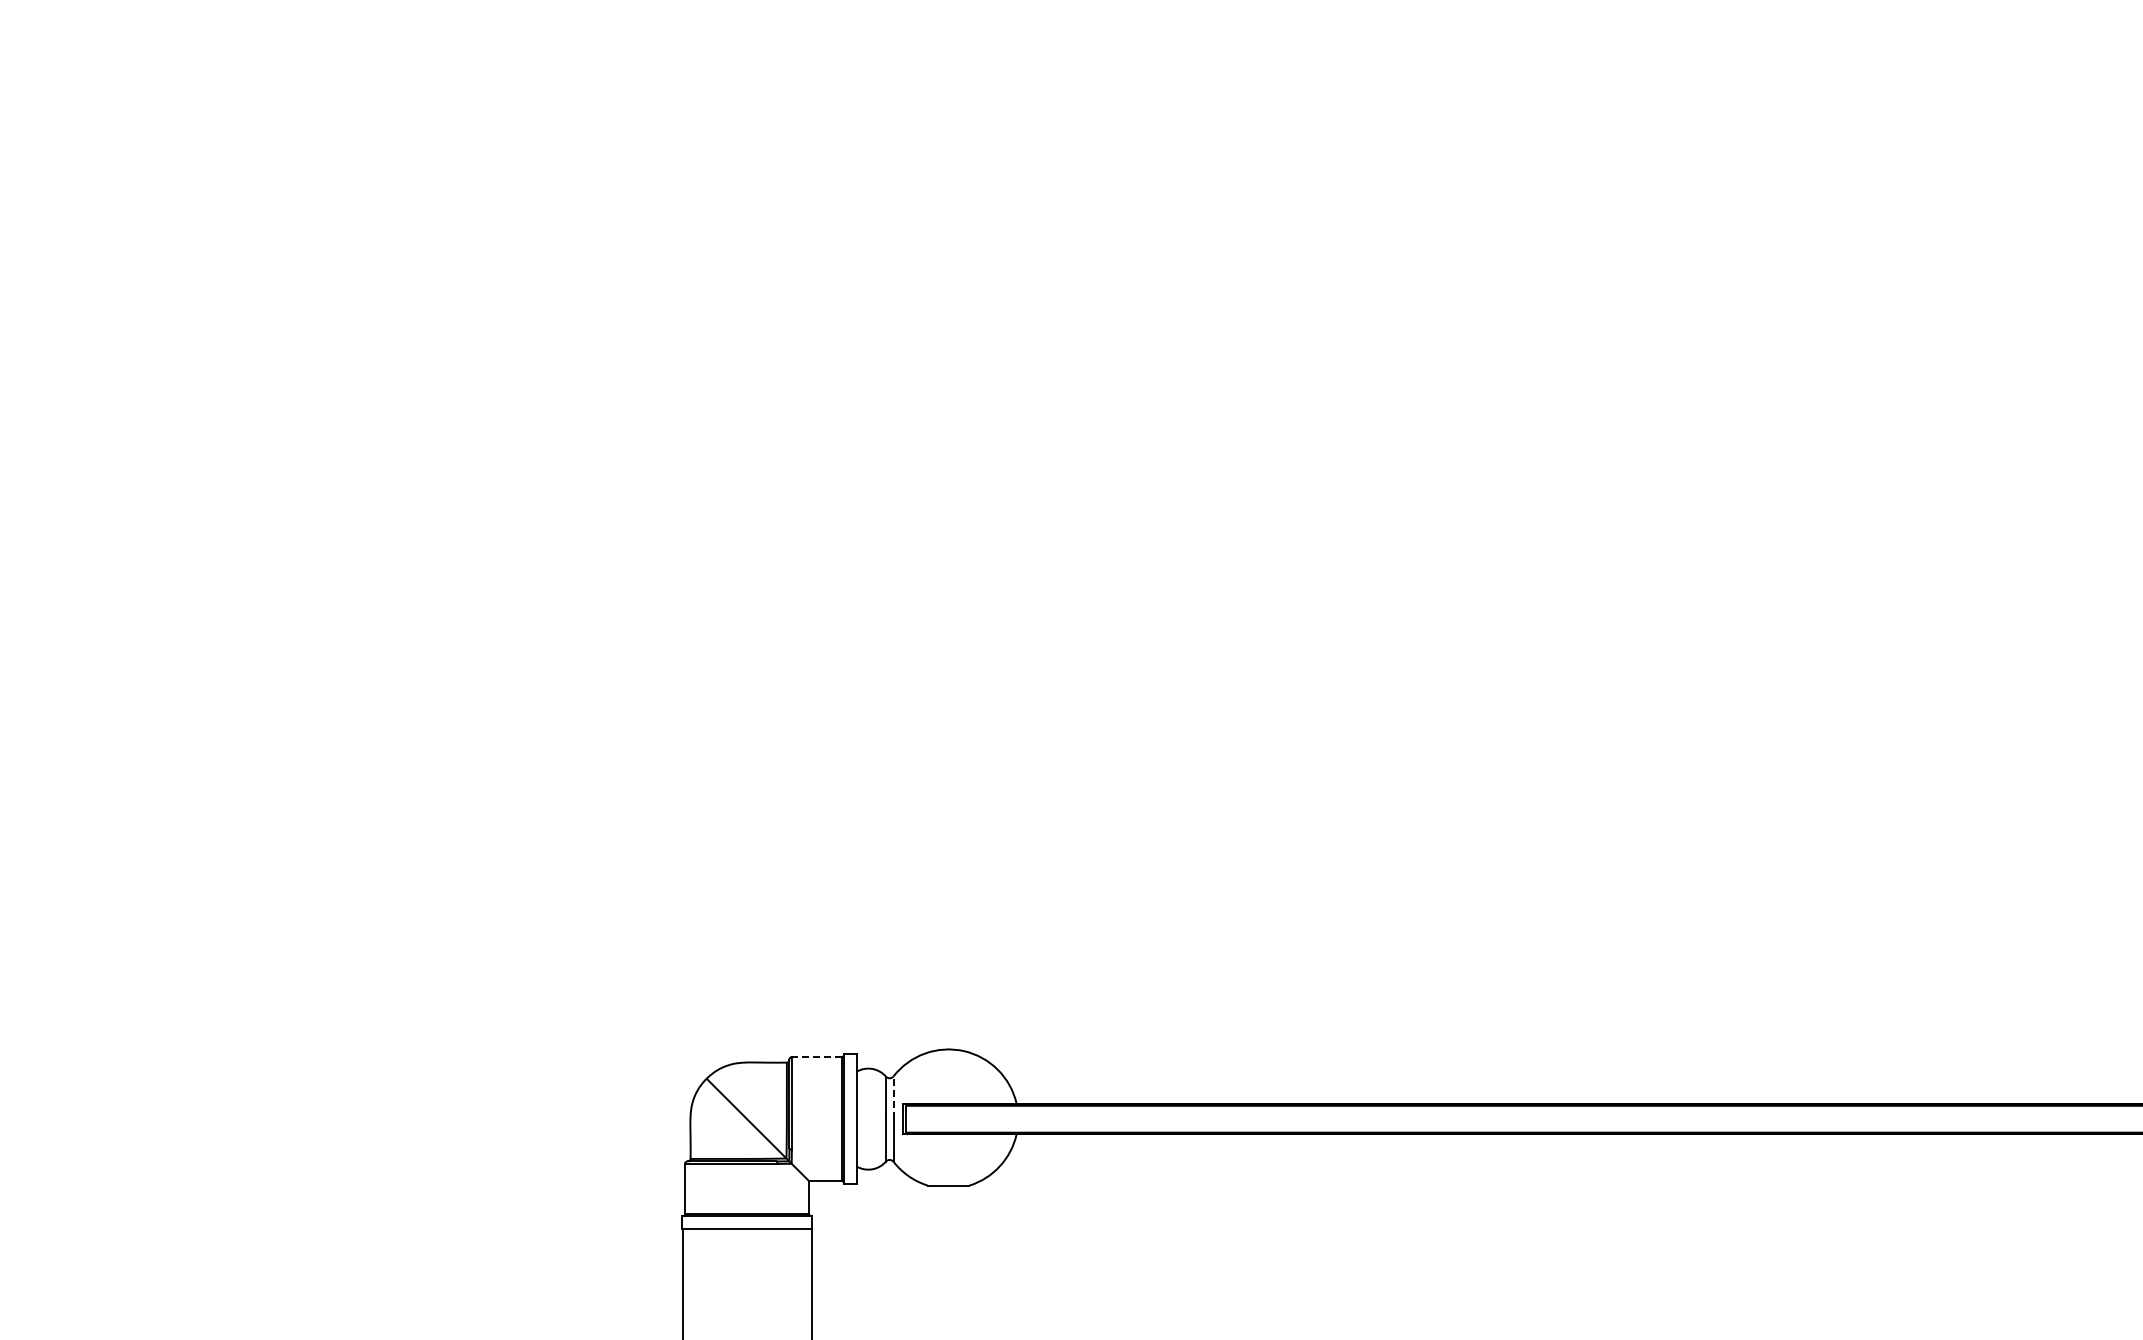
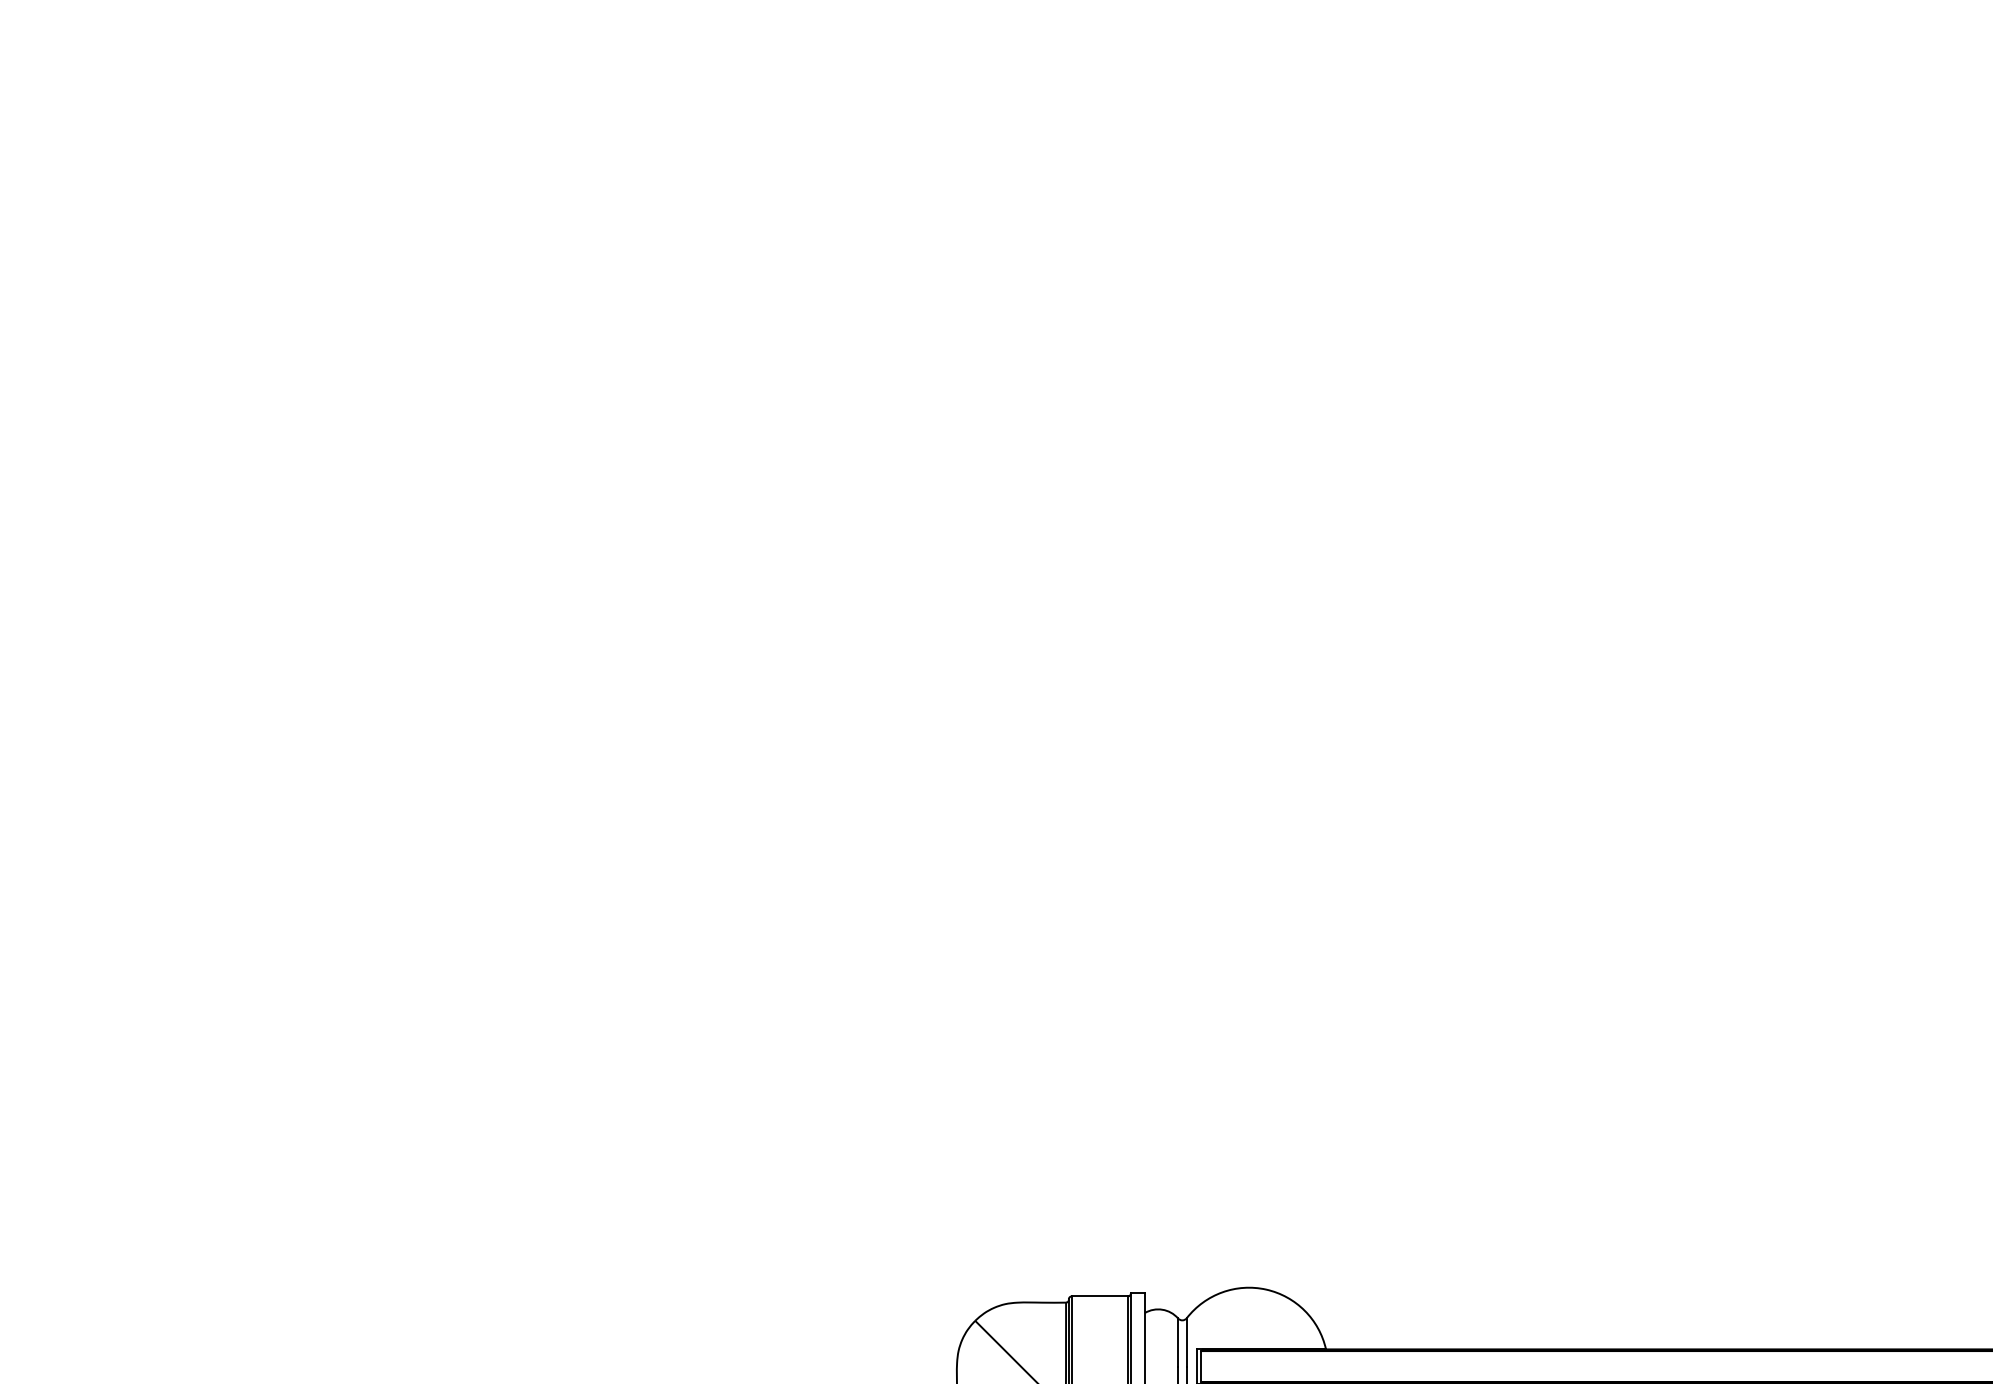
line: (816, 1057) -> (1099, 1296), dashed -> solid
line: (893, 1097) -> (1186, 1342), dashed -> solid

